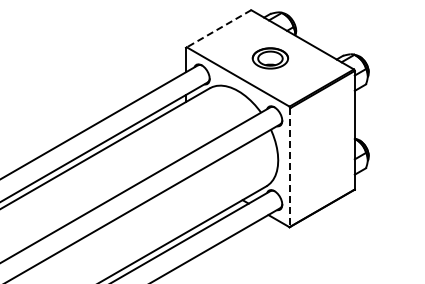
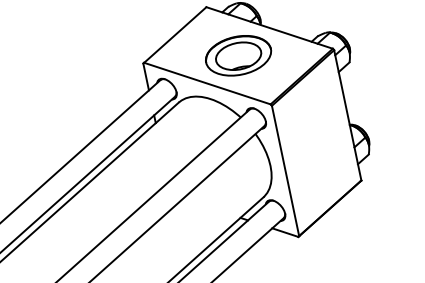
line: (218, 29) -> (174, 35), dashed -> solid
part: (270, 58) -> (238, 55), size x1.67
line: (290, 167) -> (285, 171), dashed -> solid

